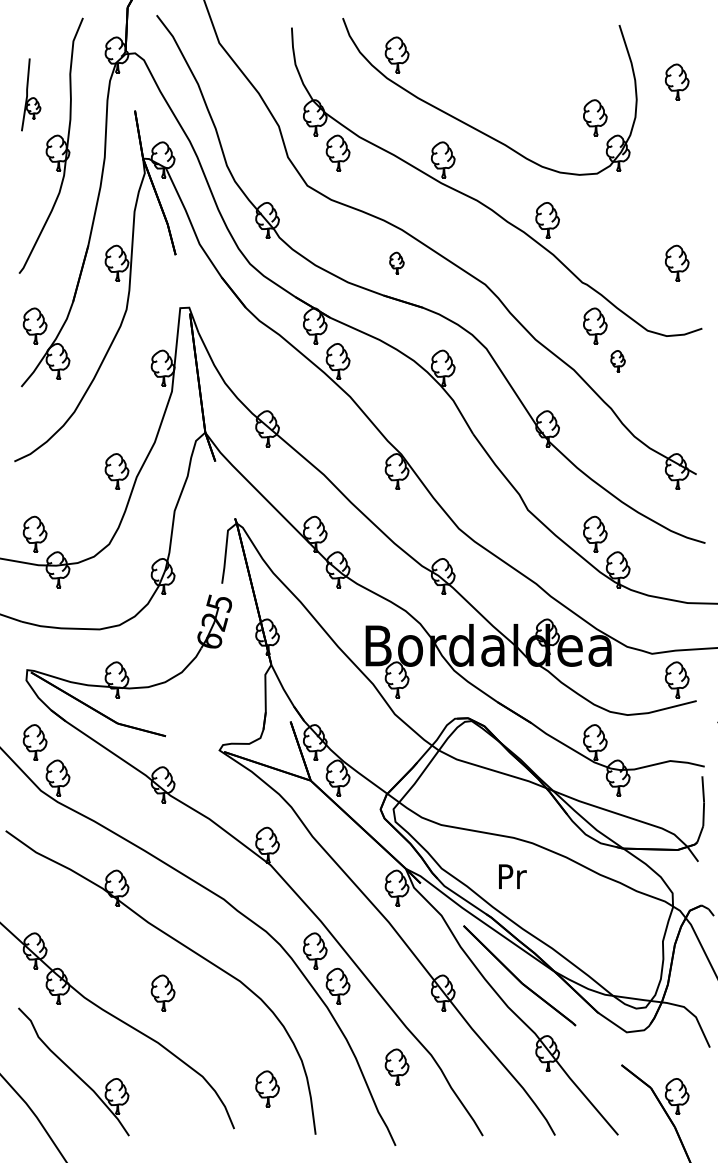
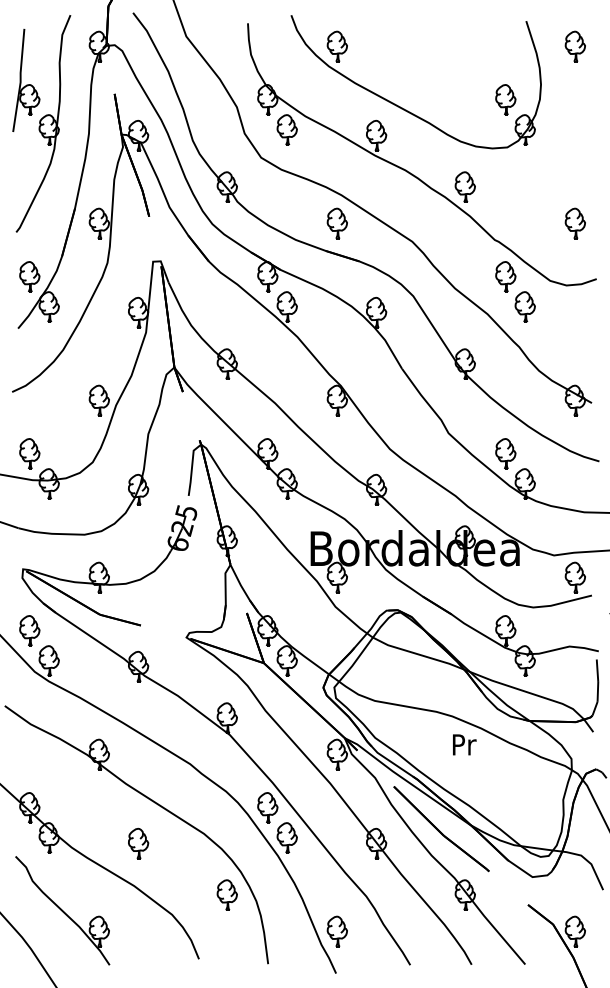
part: (676, 81) -> (574, 46), moved
part: (31, 94) -> (26, 80), size x1.67
part: (396, 263) -> (336, 223), size x1.67
part: (617, 360) -> (524, 306), size x1.67
text: (512, 876) -> (464, 744), moved
part: (396, 1066) -> (336, 931), moved
part: (266, 1088) -> (226, 894), moved

